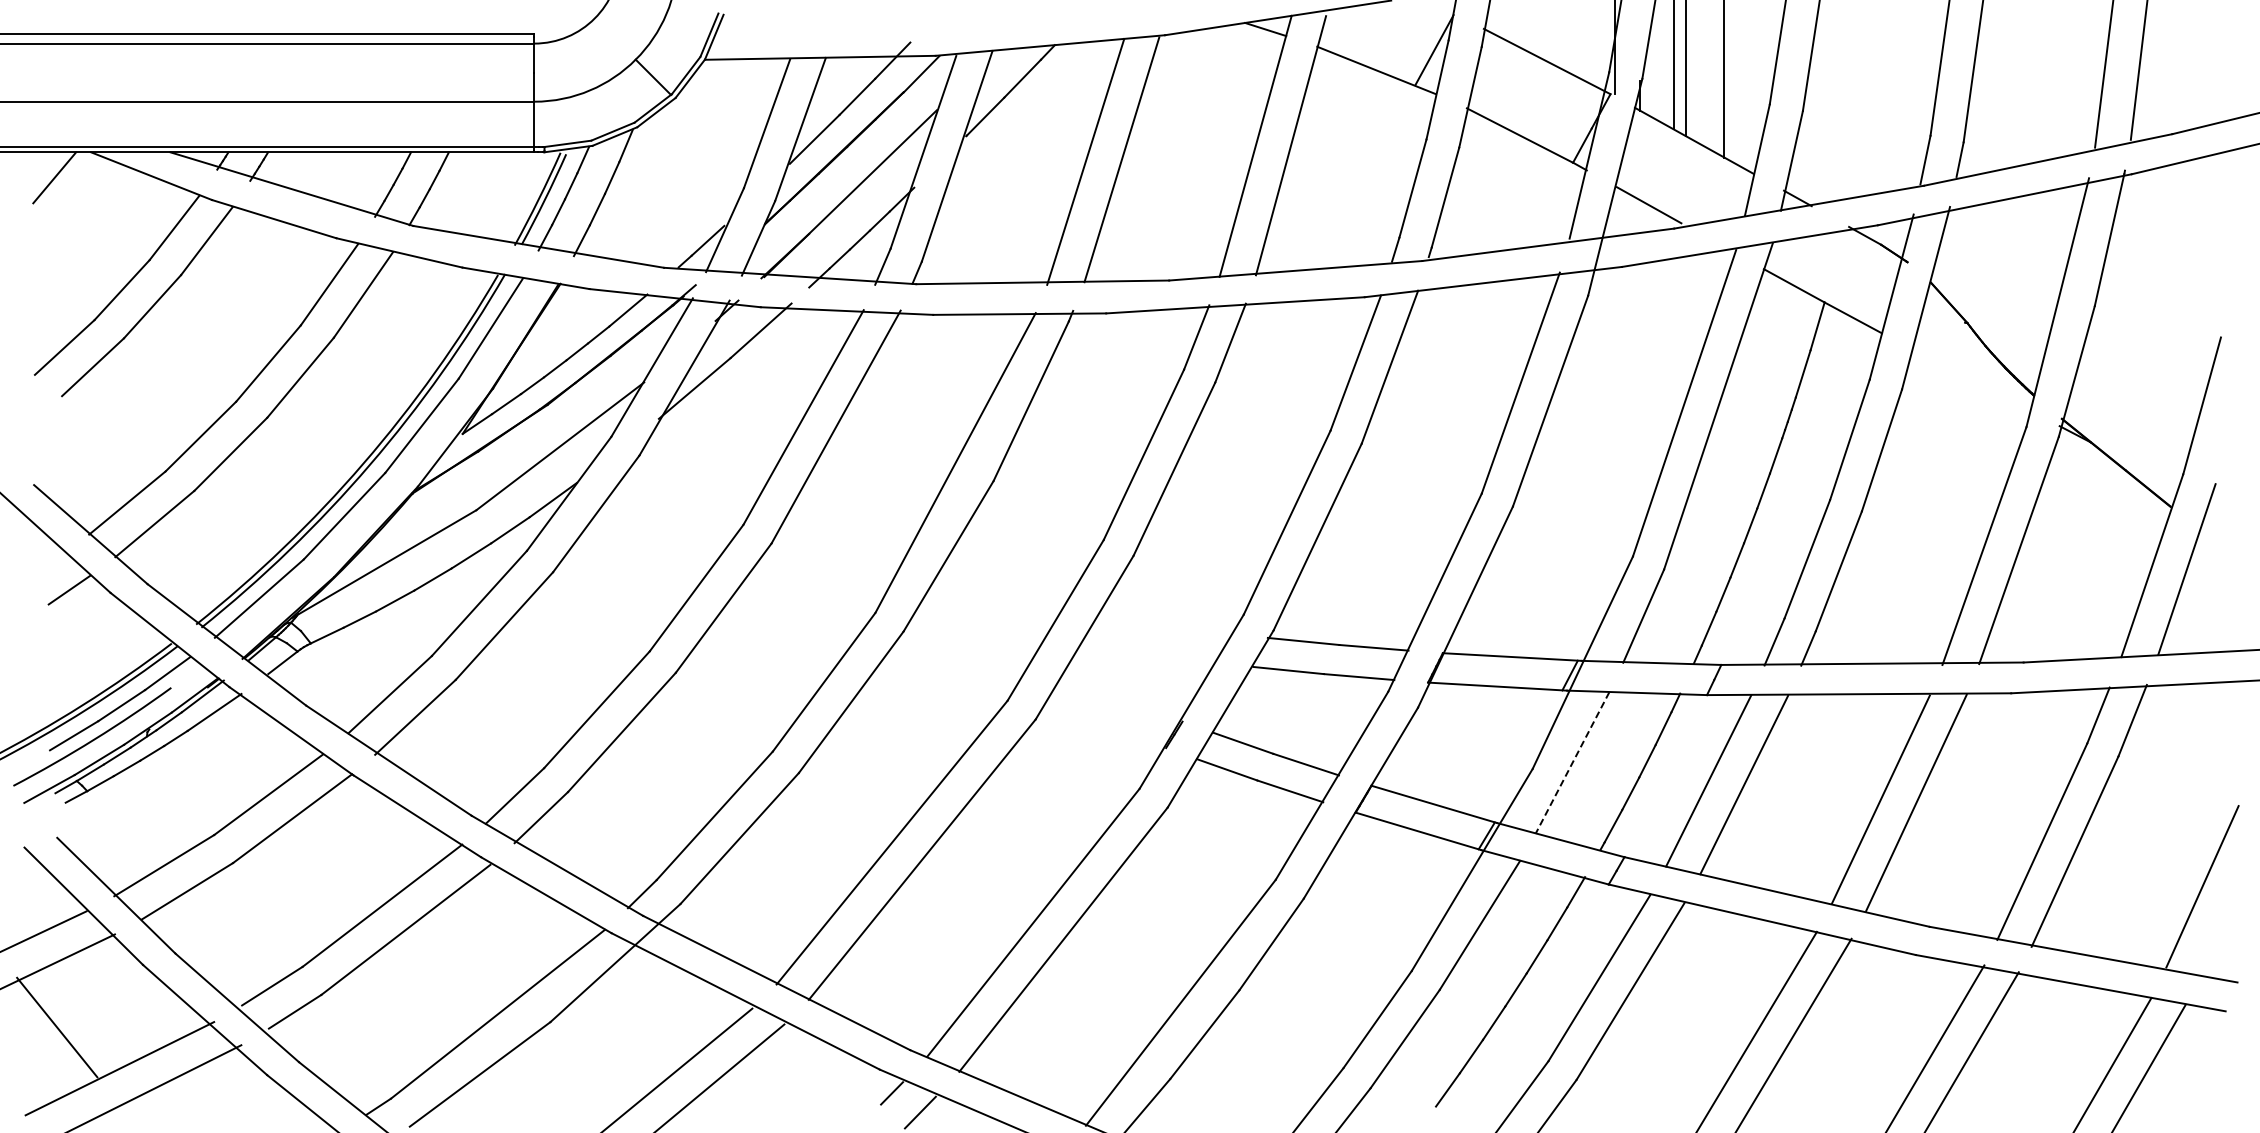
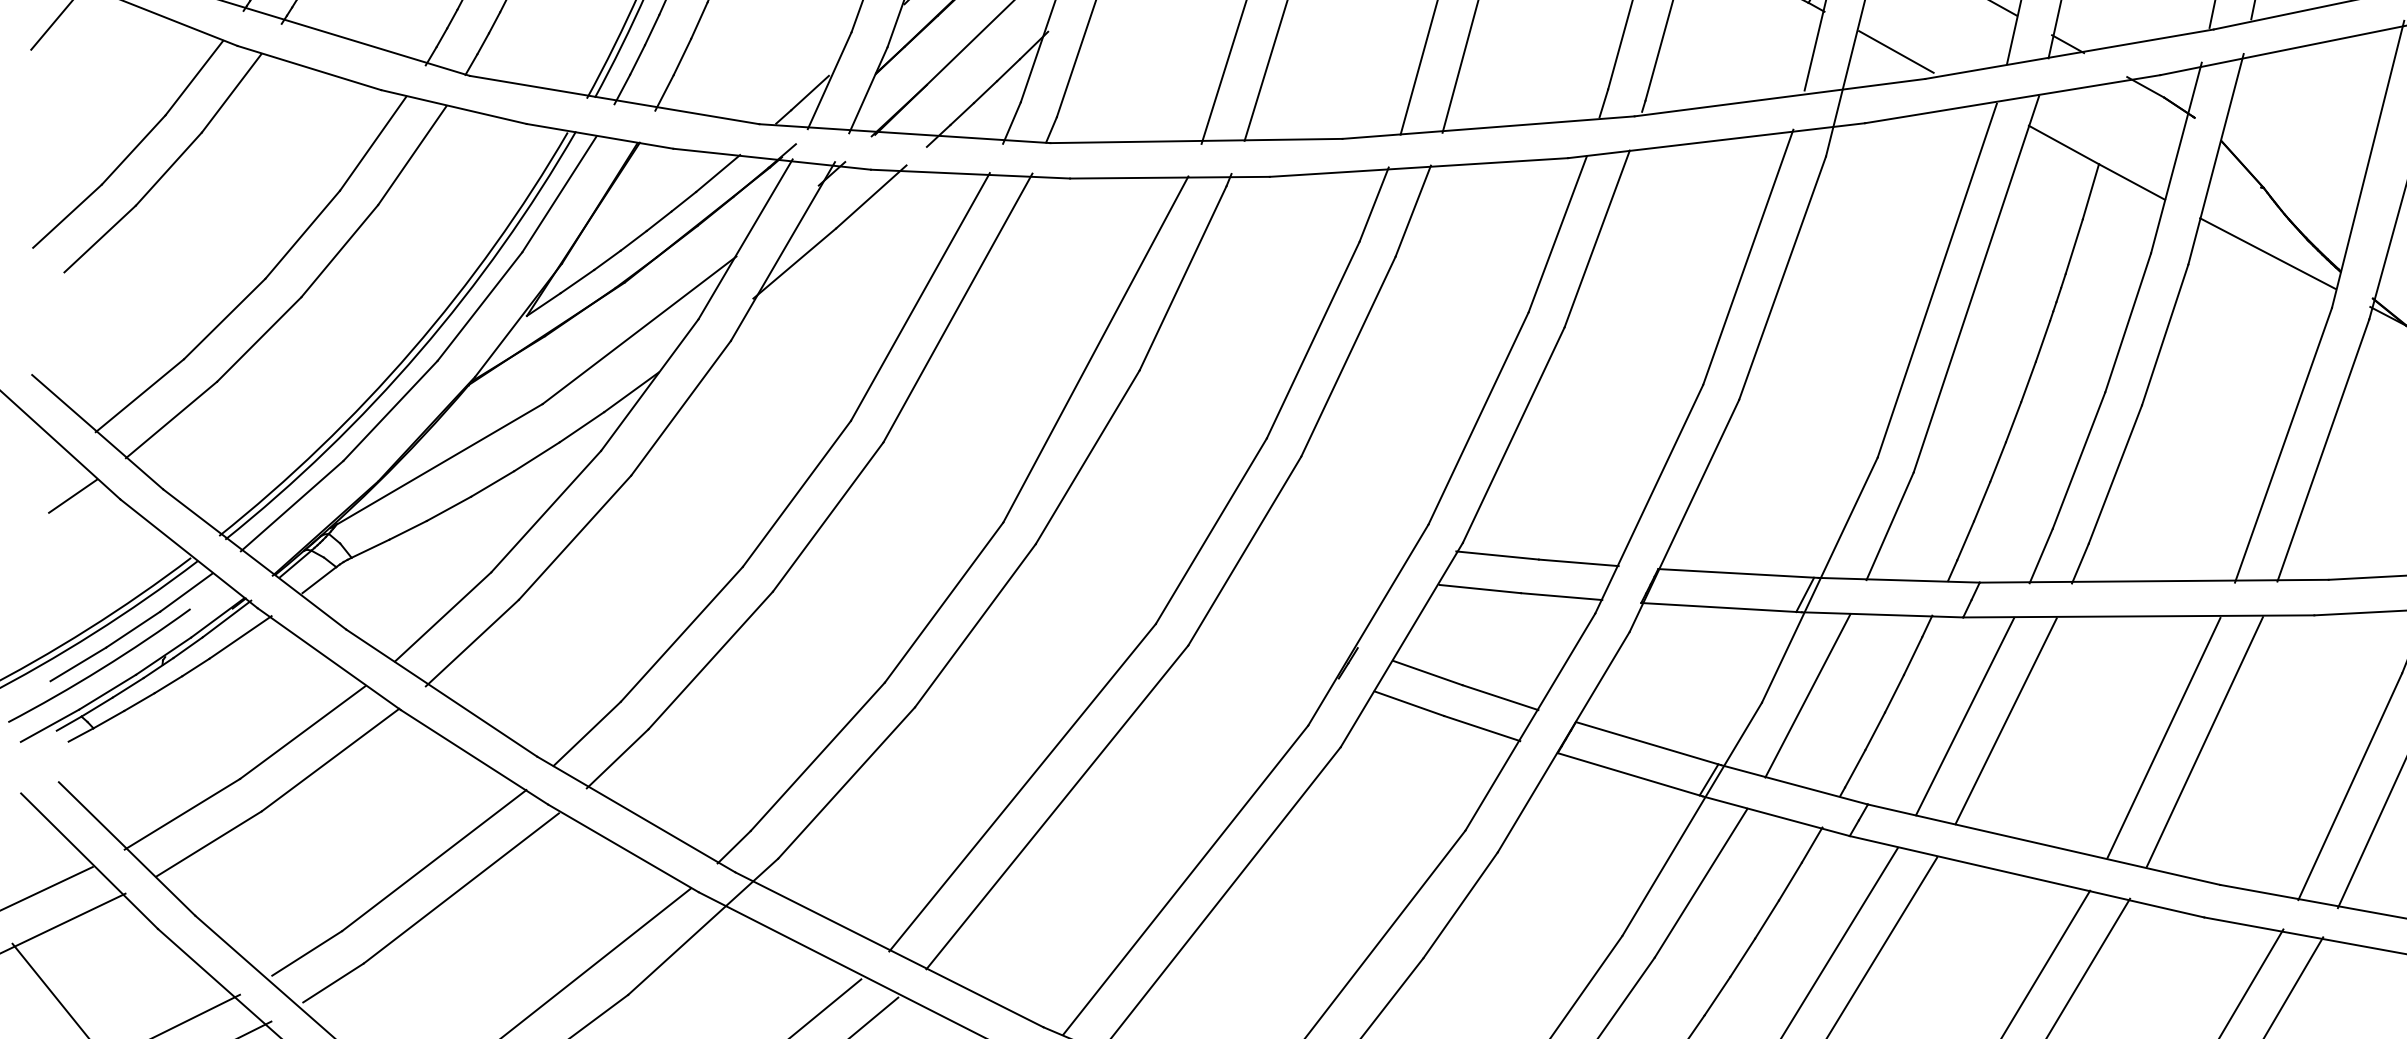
line: (1970, 379) -> (2267, 253), added
line: (1572, 763) -> (1807, 696), dashed -> solid

